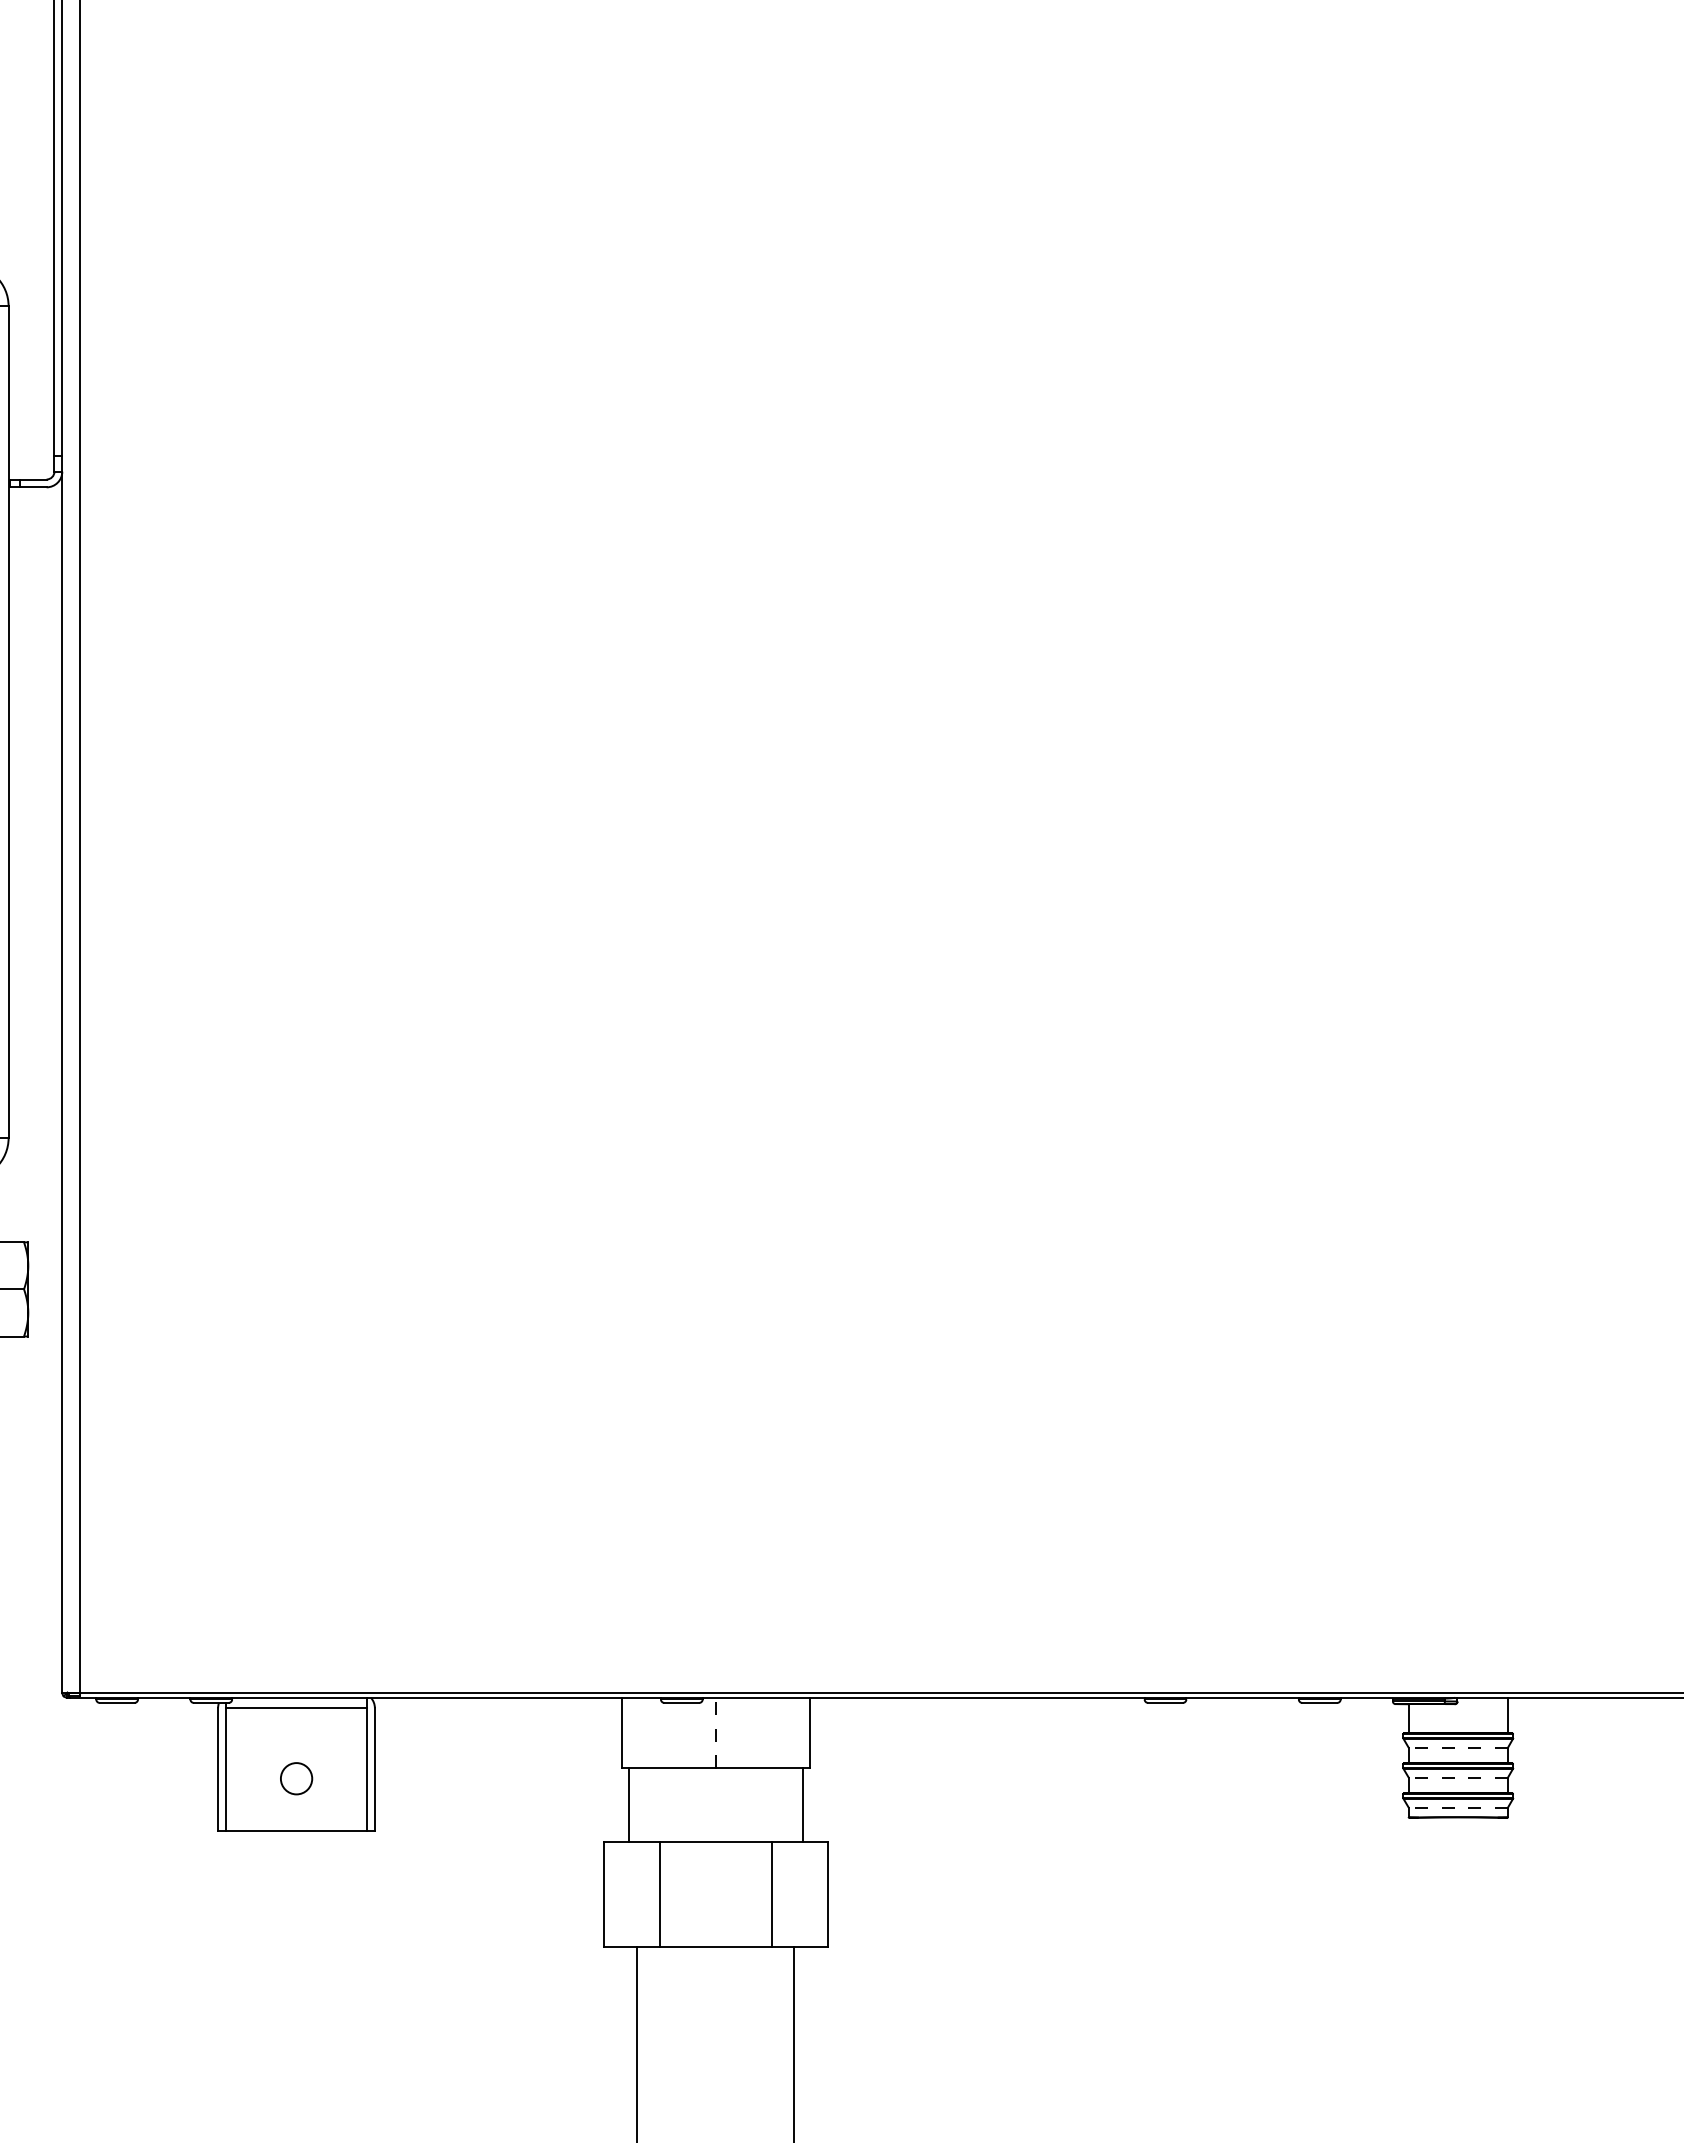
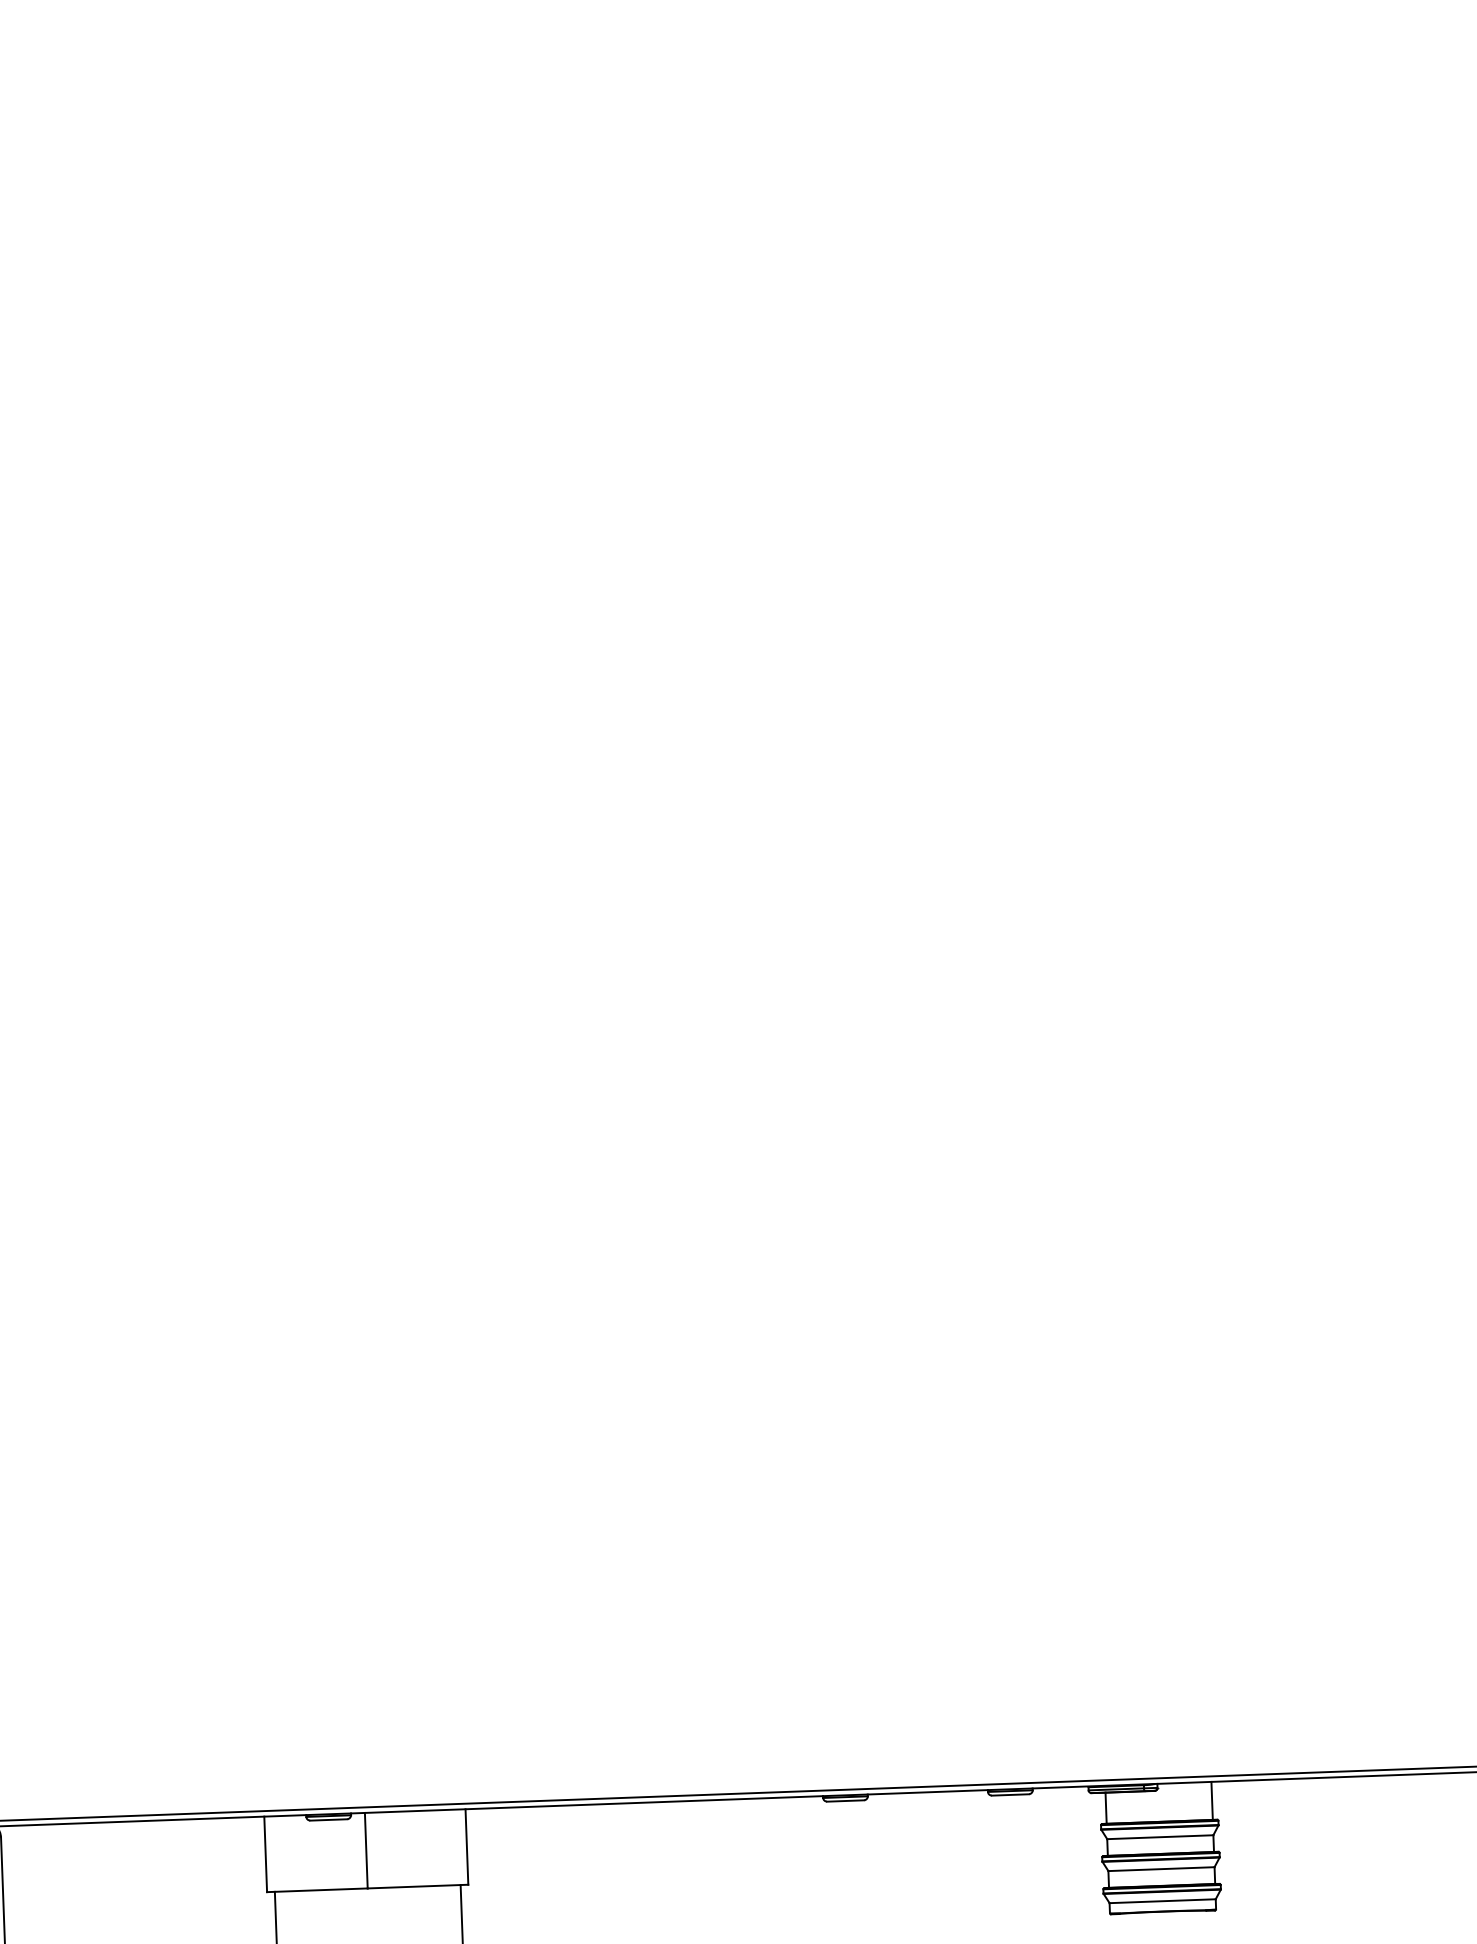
line: (715, 1732) -> (365, 1850), dashed -> solid
line: (1458, 1747) -> (1160, 1837), dashed -> solid
line: (1458, 1777) -> (1161, 1869), dashed -> solid
line: (1458, 1807) -> (1162, 1901), dashed -> solid

